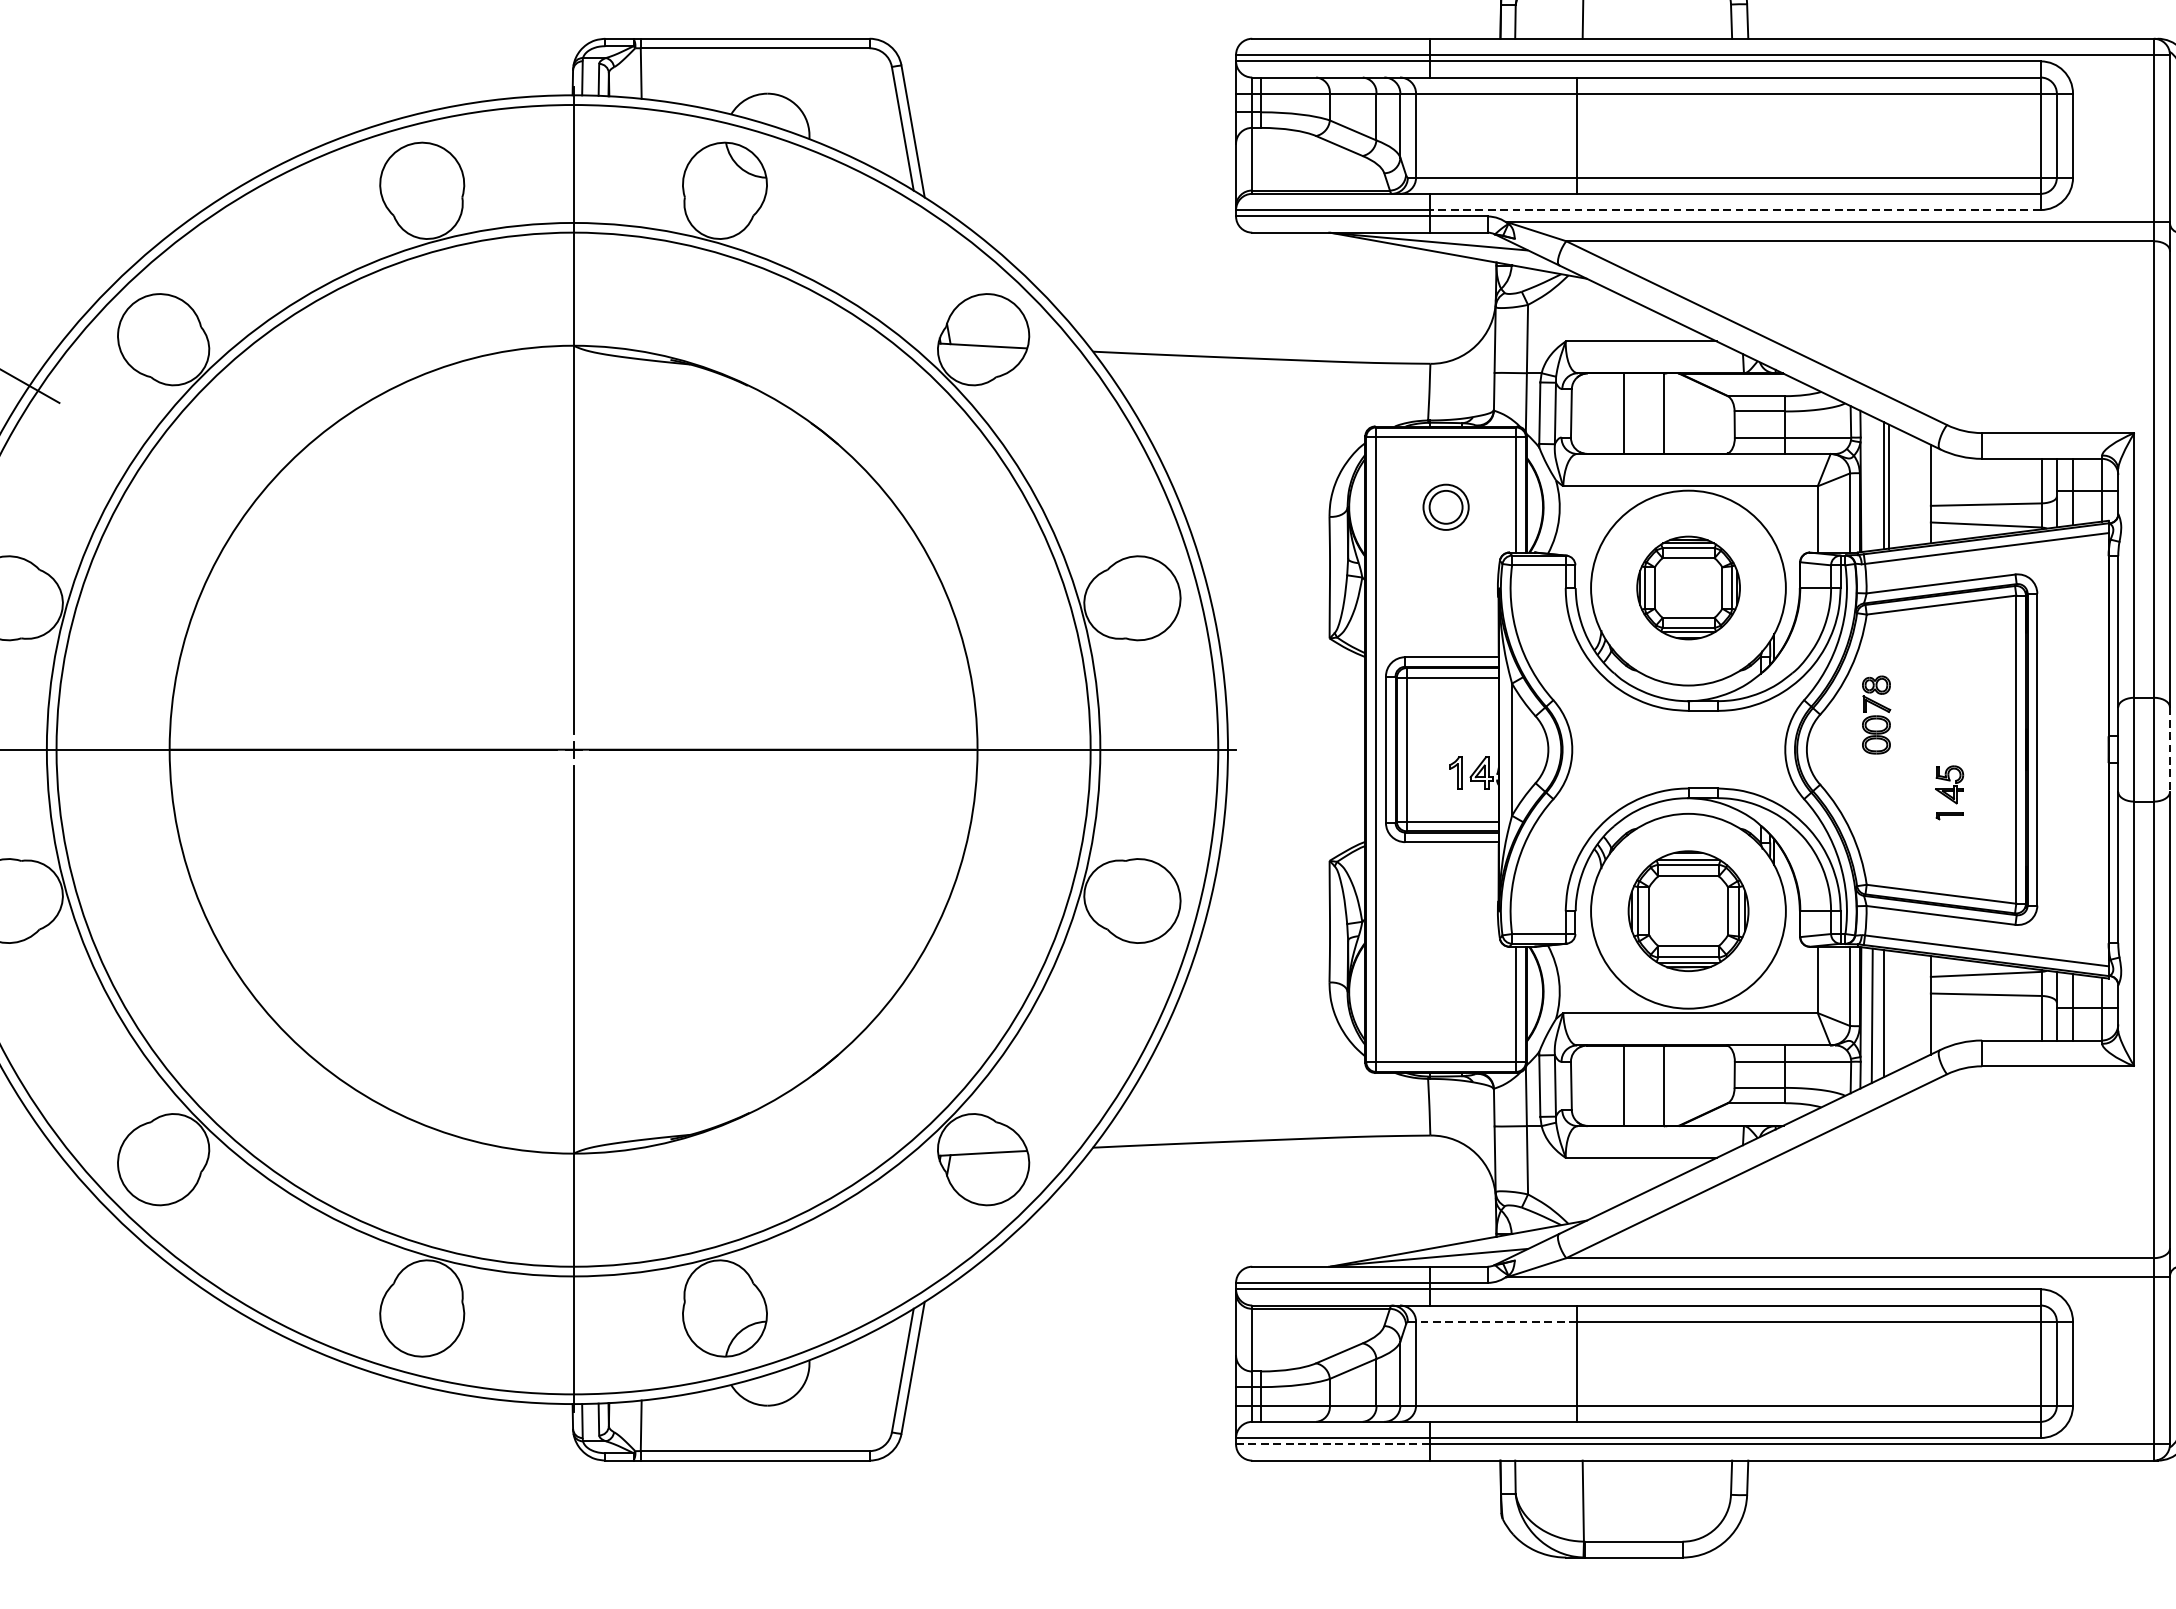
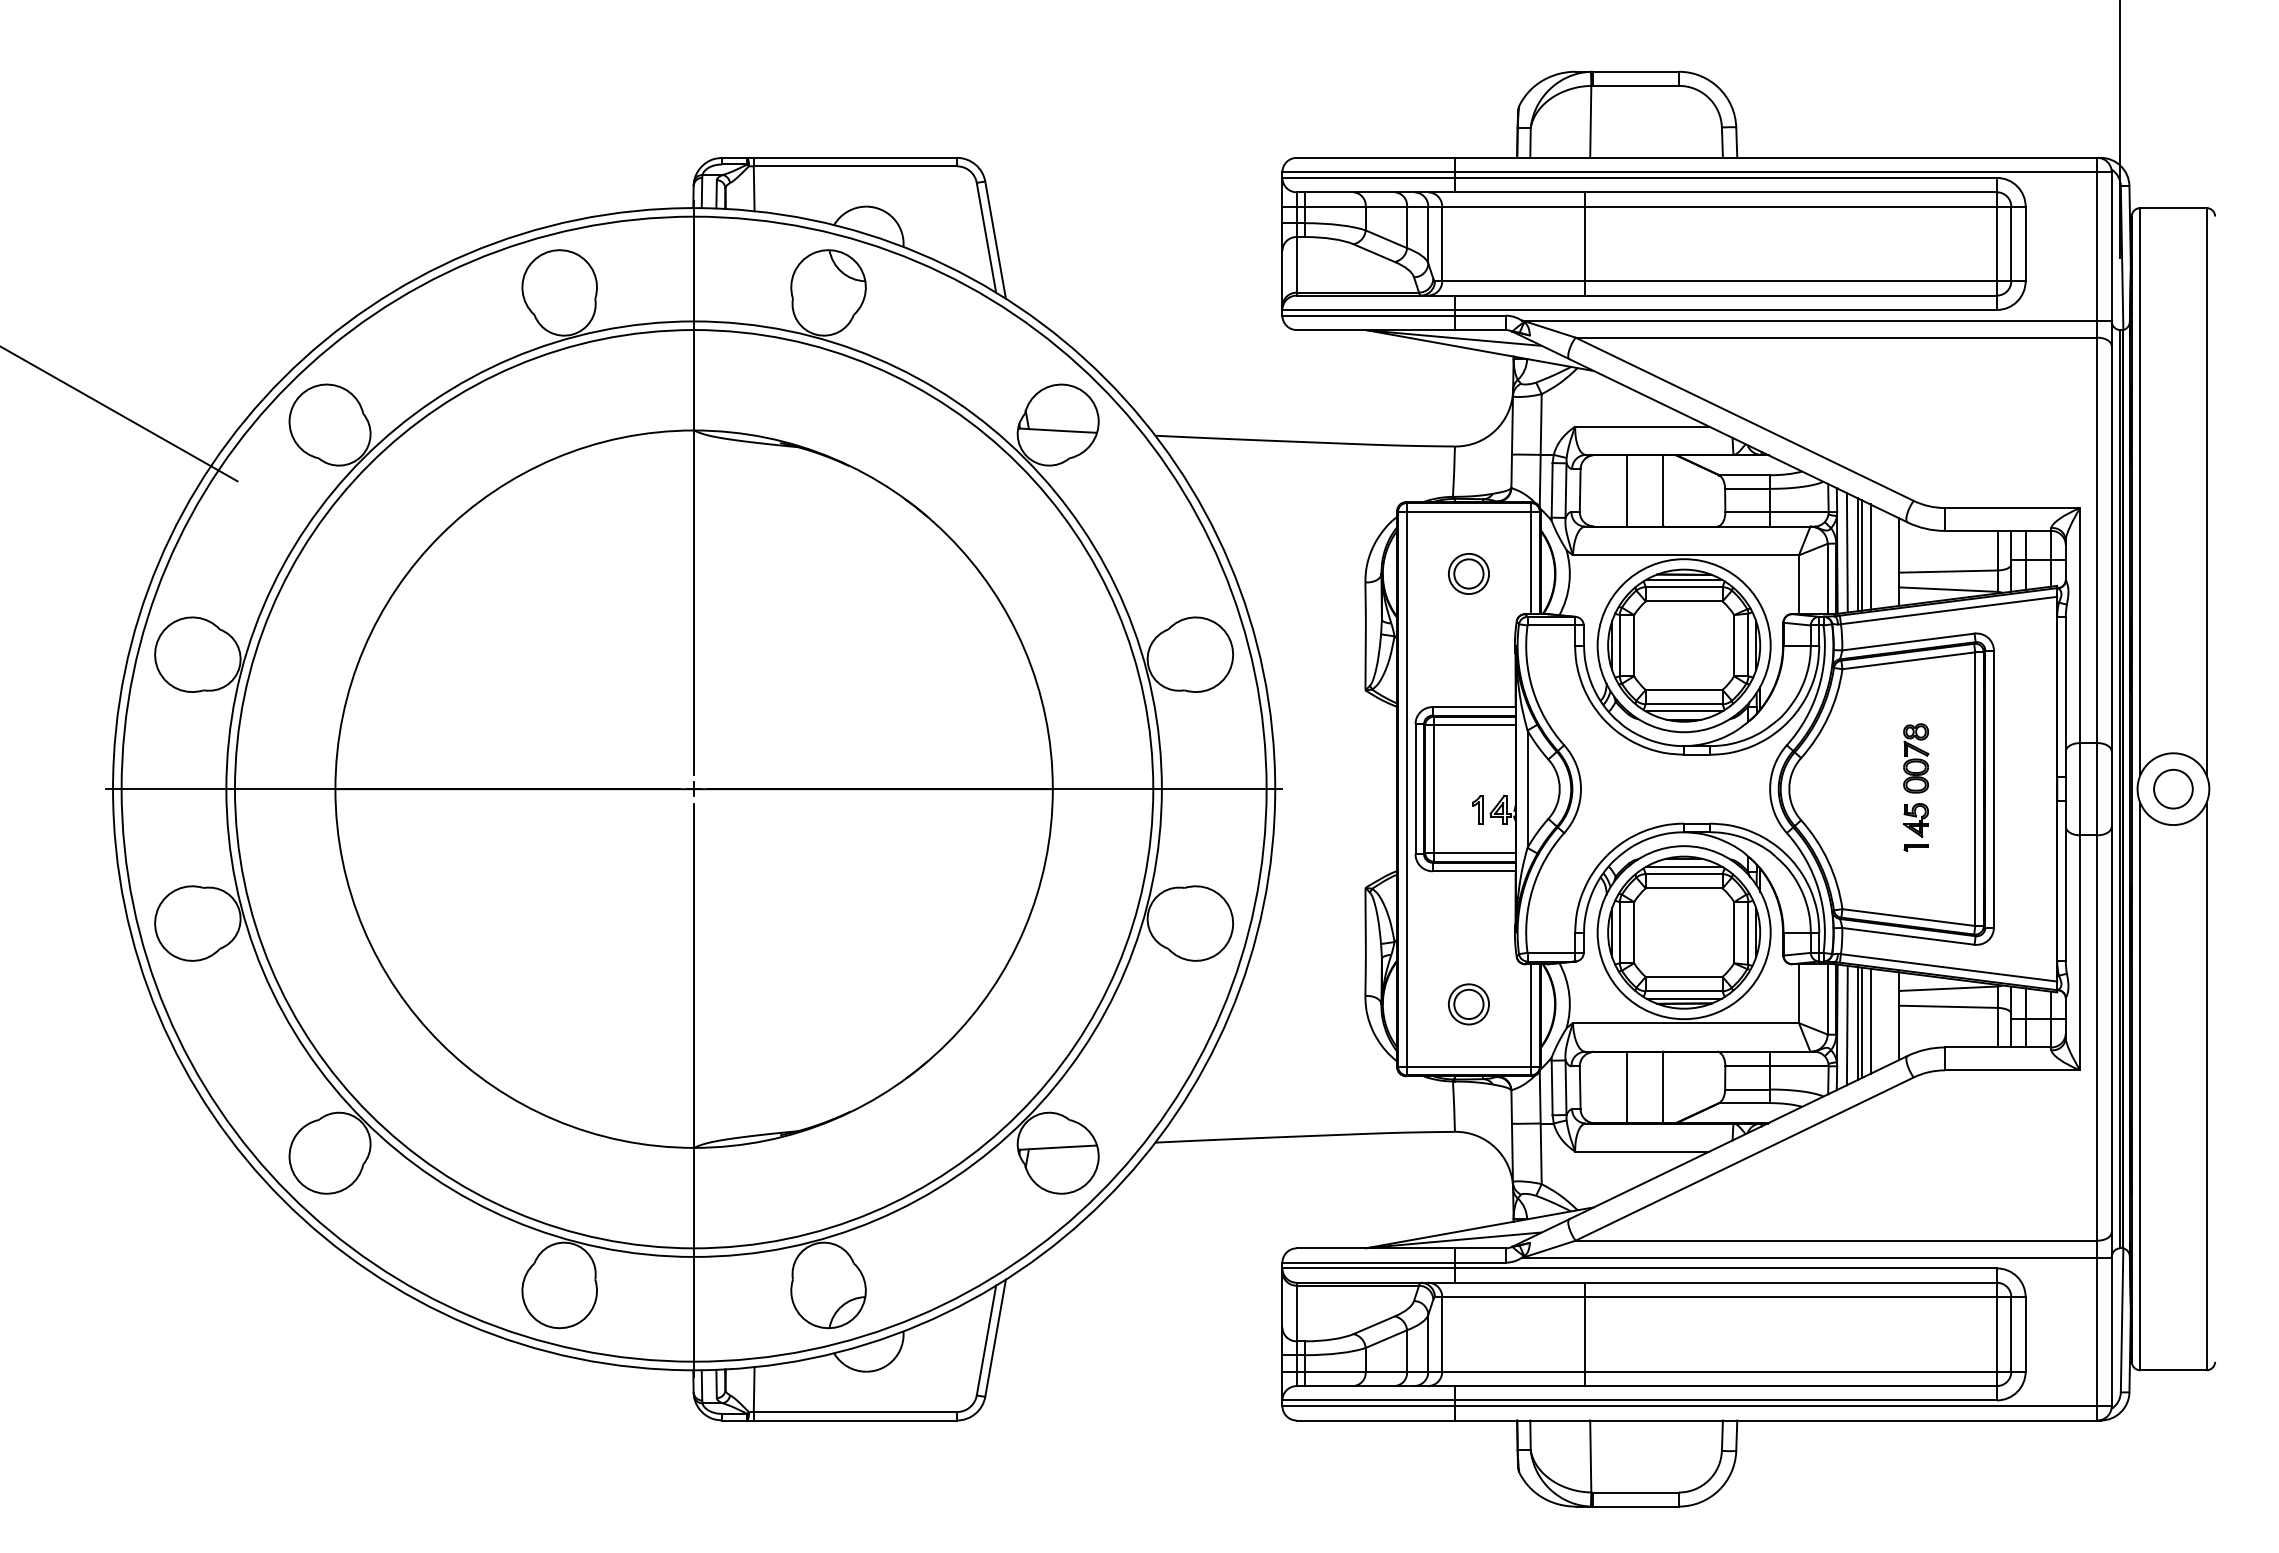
line: (1735, 209) -> (1725, 309), dashed -> solid
line: (1871, 483) -> (1846, 552), added
line: (1898, 487) -> (1870, 556), added
part: (1688, 587) -> (1684, 645), size x1.67
part: (1876, 715) -> (1916, 758), moved
line: (2169, 750) -> (2111, 789), dashed -> solid
part: (1688, 911) -> (1684, 932), size x1.43
part: (1445, 992) -> (1468, 1004), added
line: (1898, 1010) -> (1870, 1020), added
line: (1889, 1012) -> (1862, 1022), added
line: (1496, 1322) -> (1513, 1297), dashed -> solid
line: (1334, 1444) -> (1369, 1406), dashed -> solid

